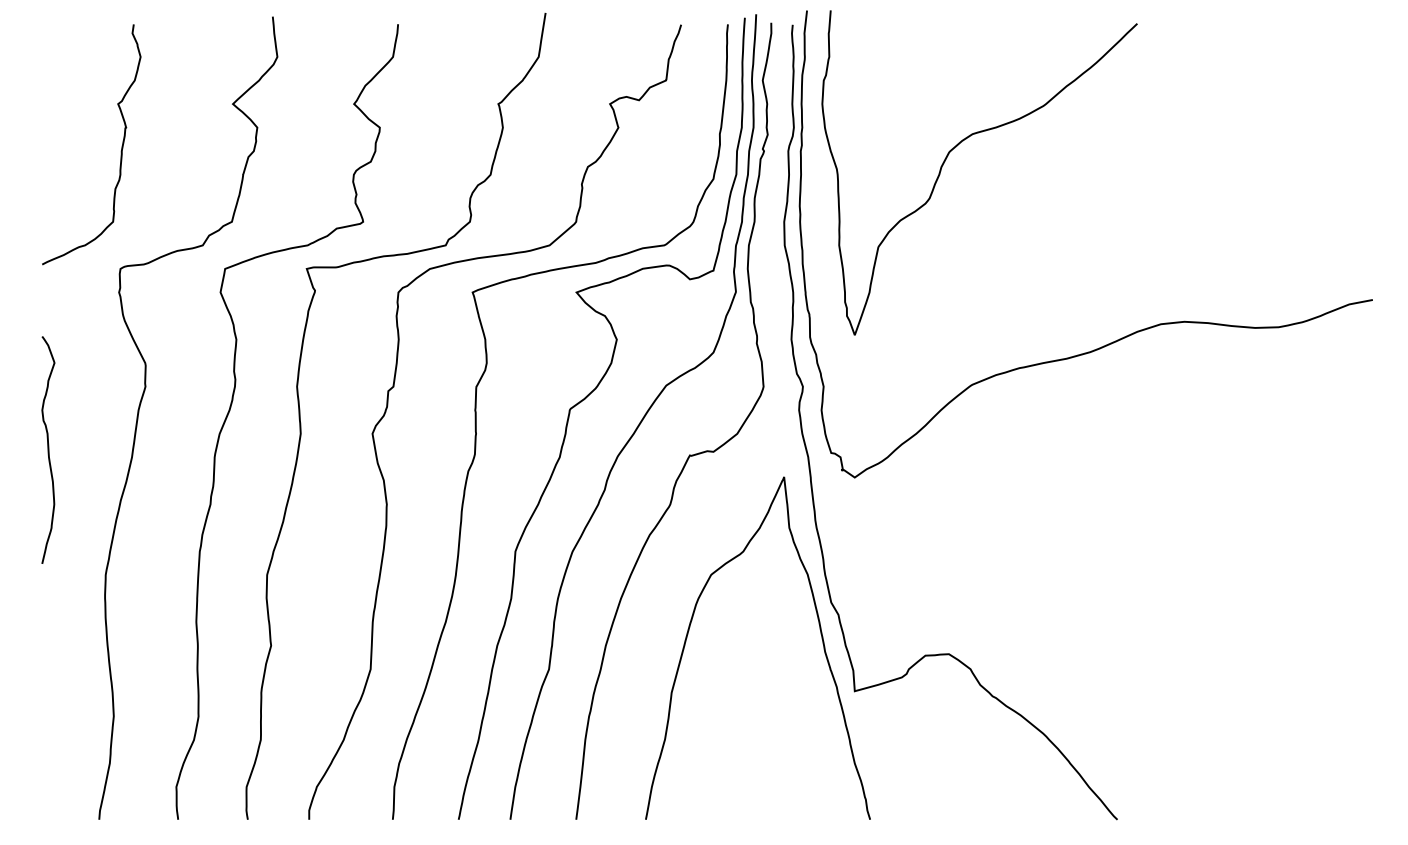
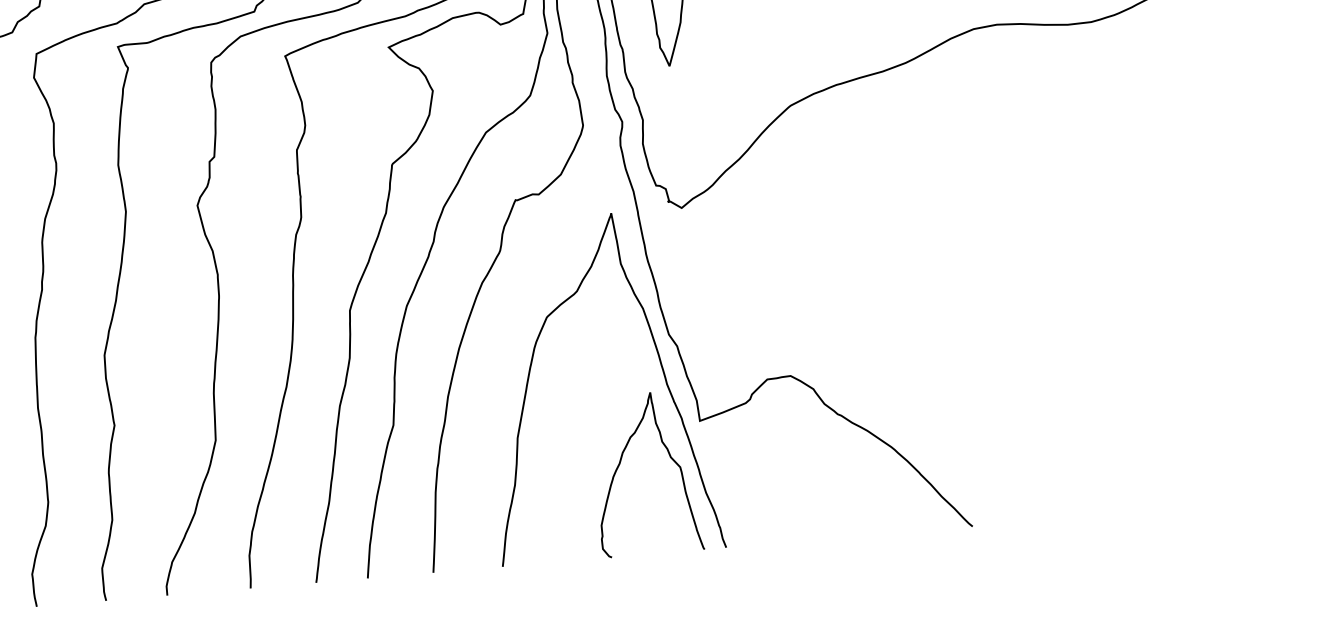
curve: (772, 726) -> (620, 463), added

